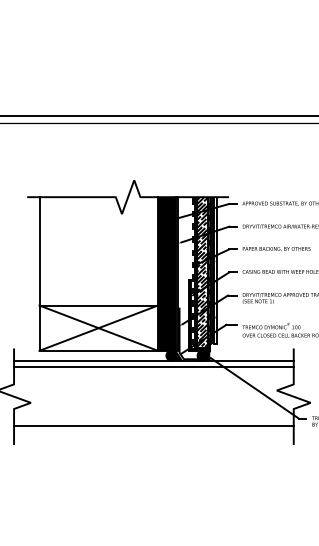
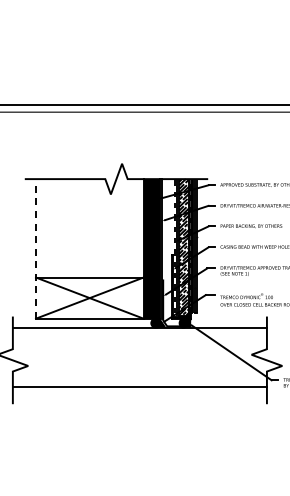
line: (40, 273) -> (36, 248), solid -> dashed
line: (153, 367) -> (139, 333), removed

